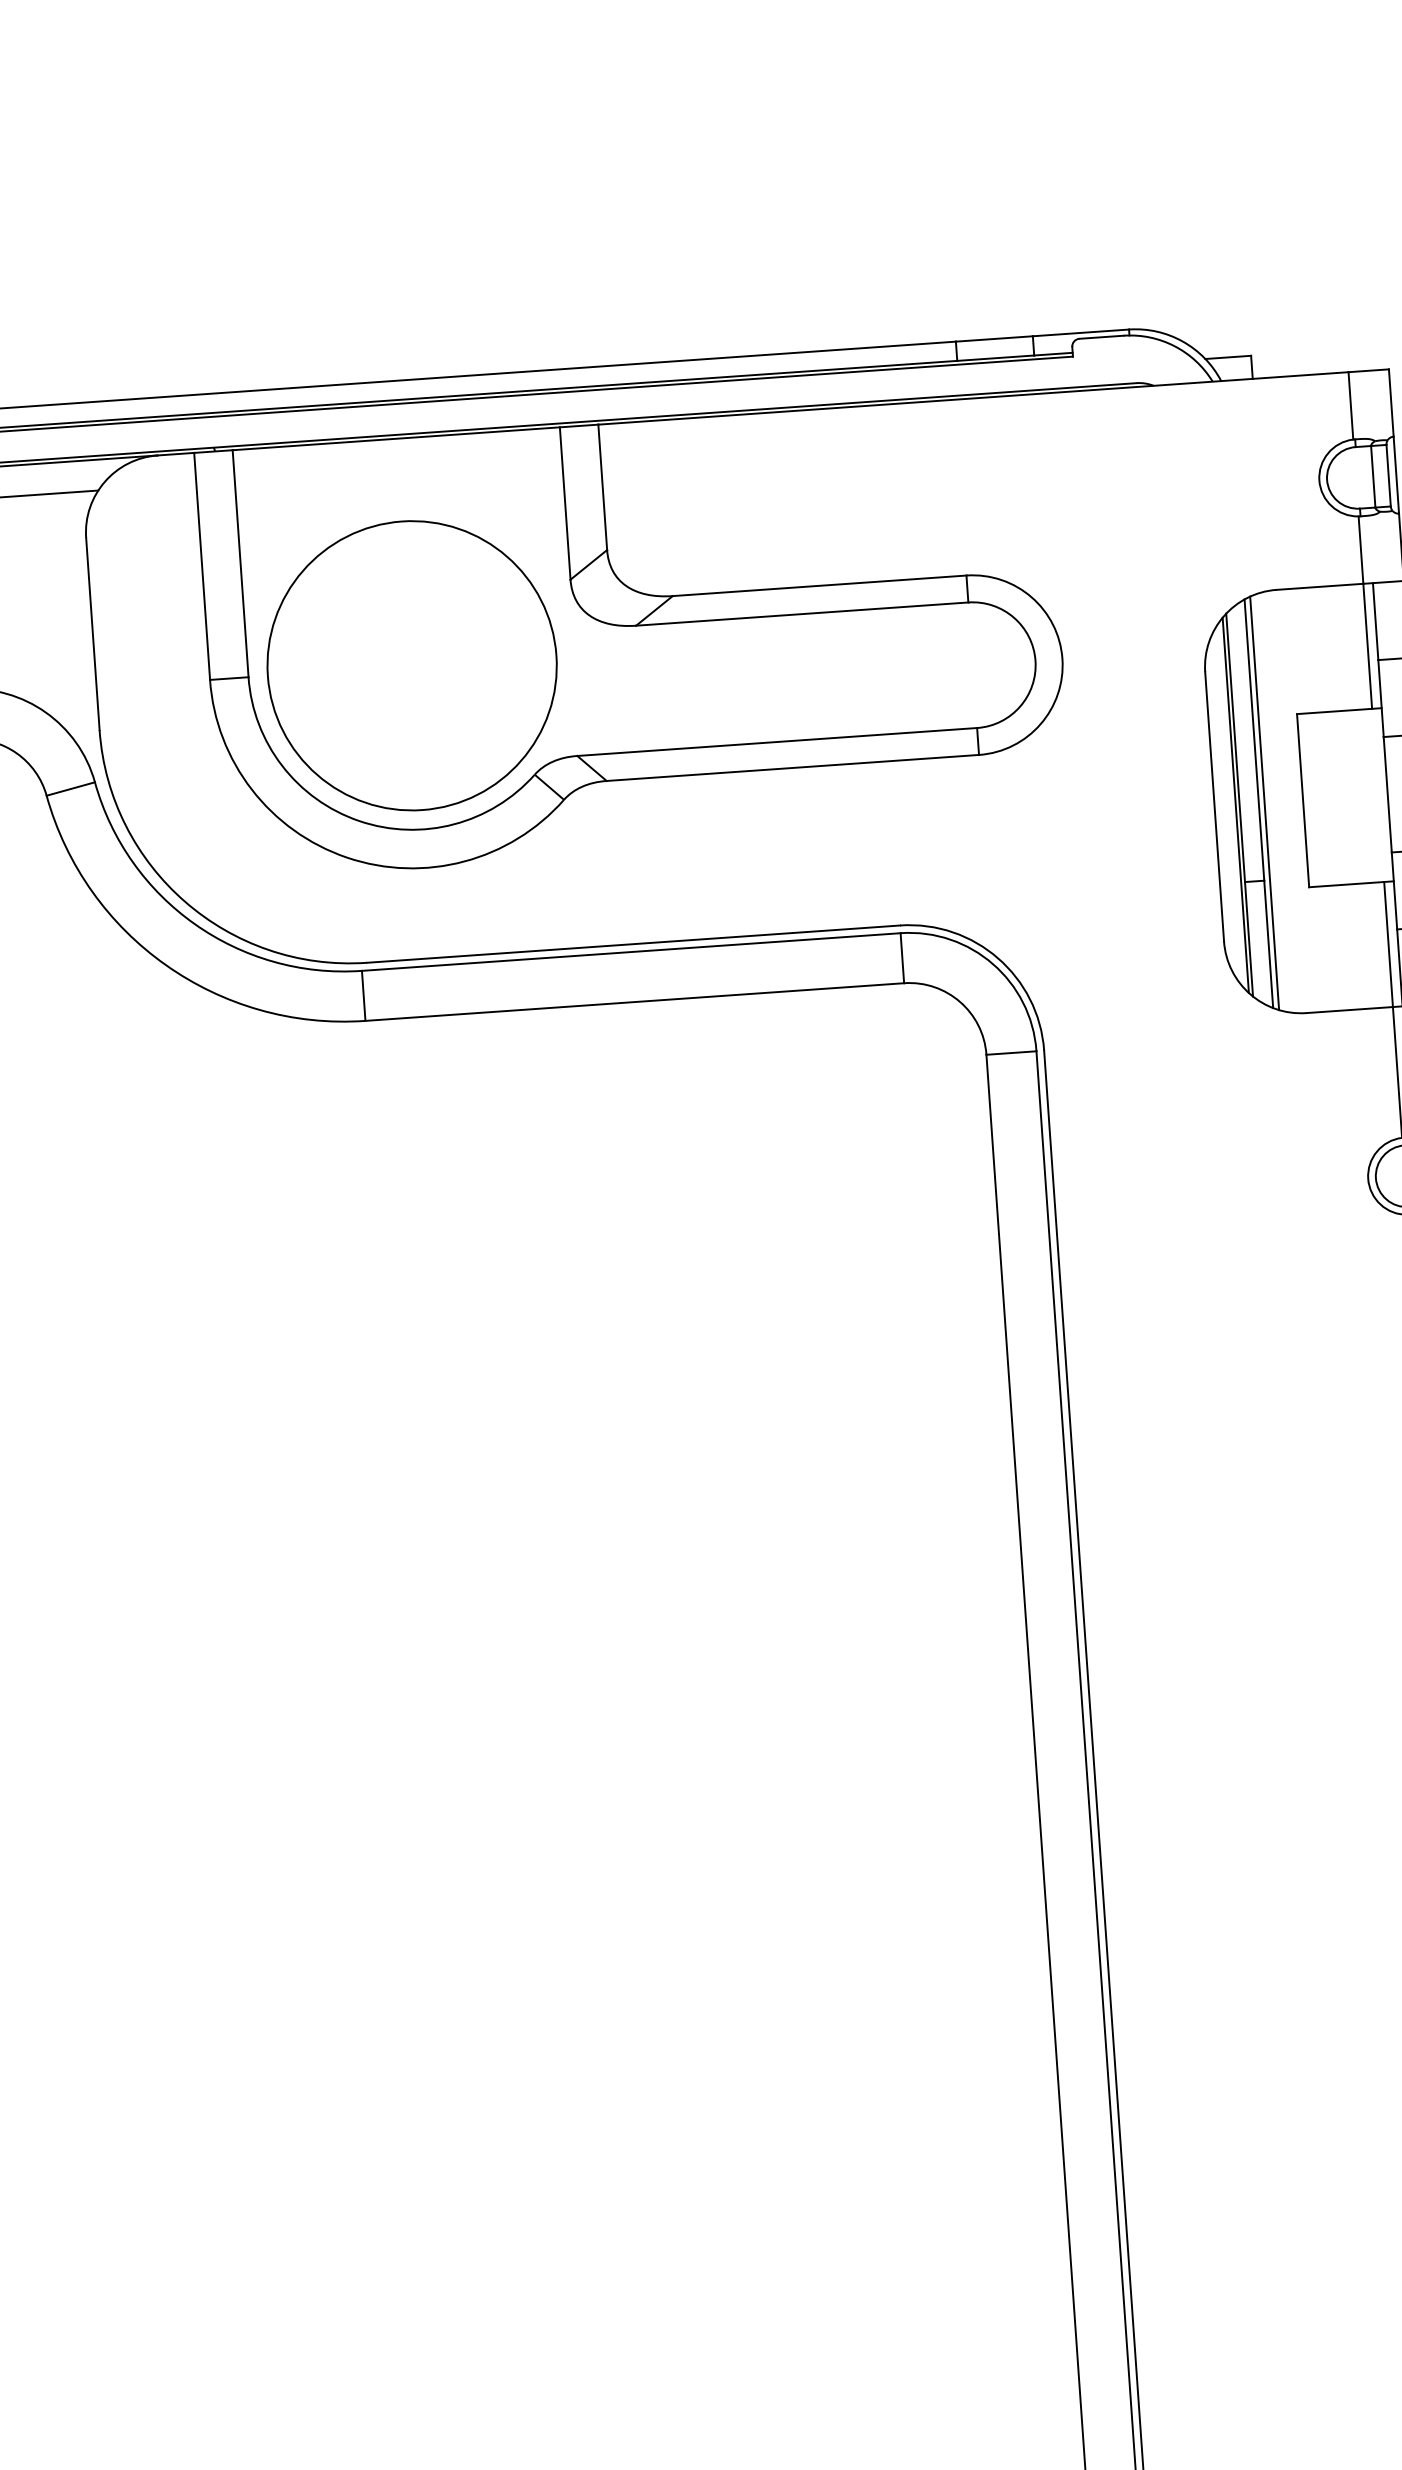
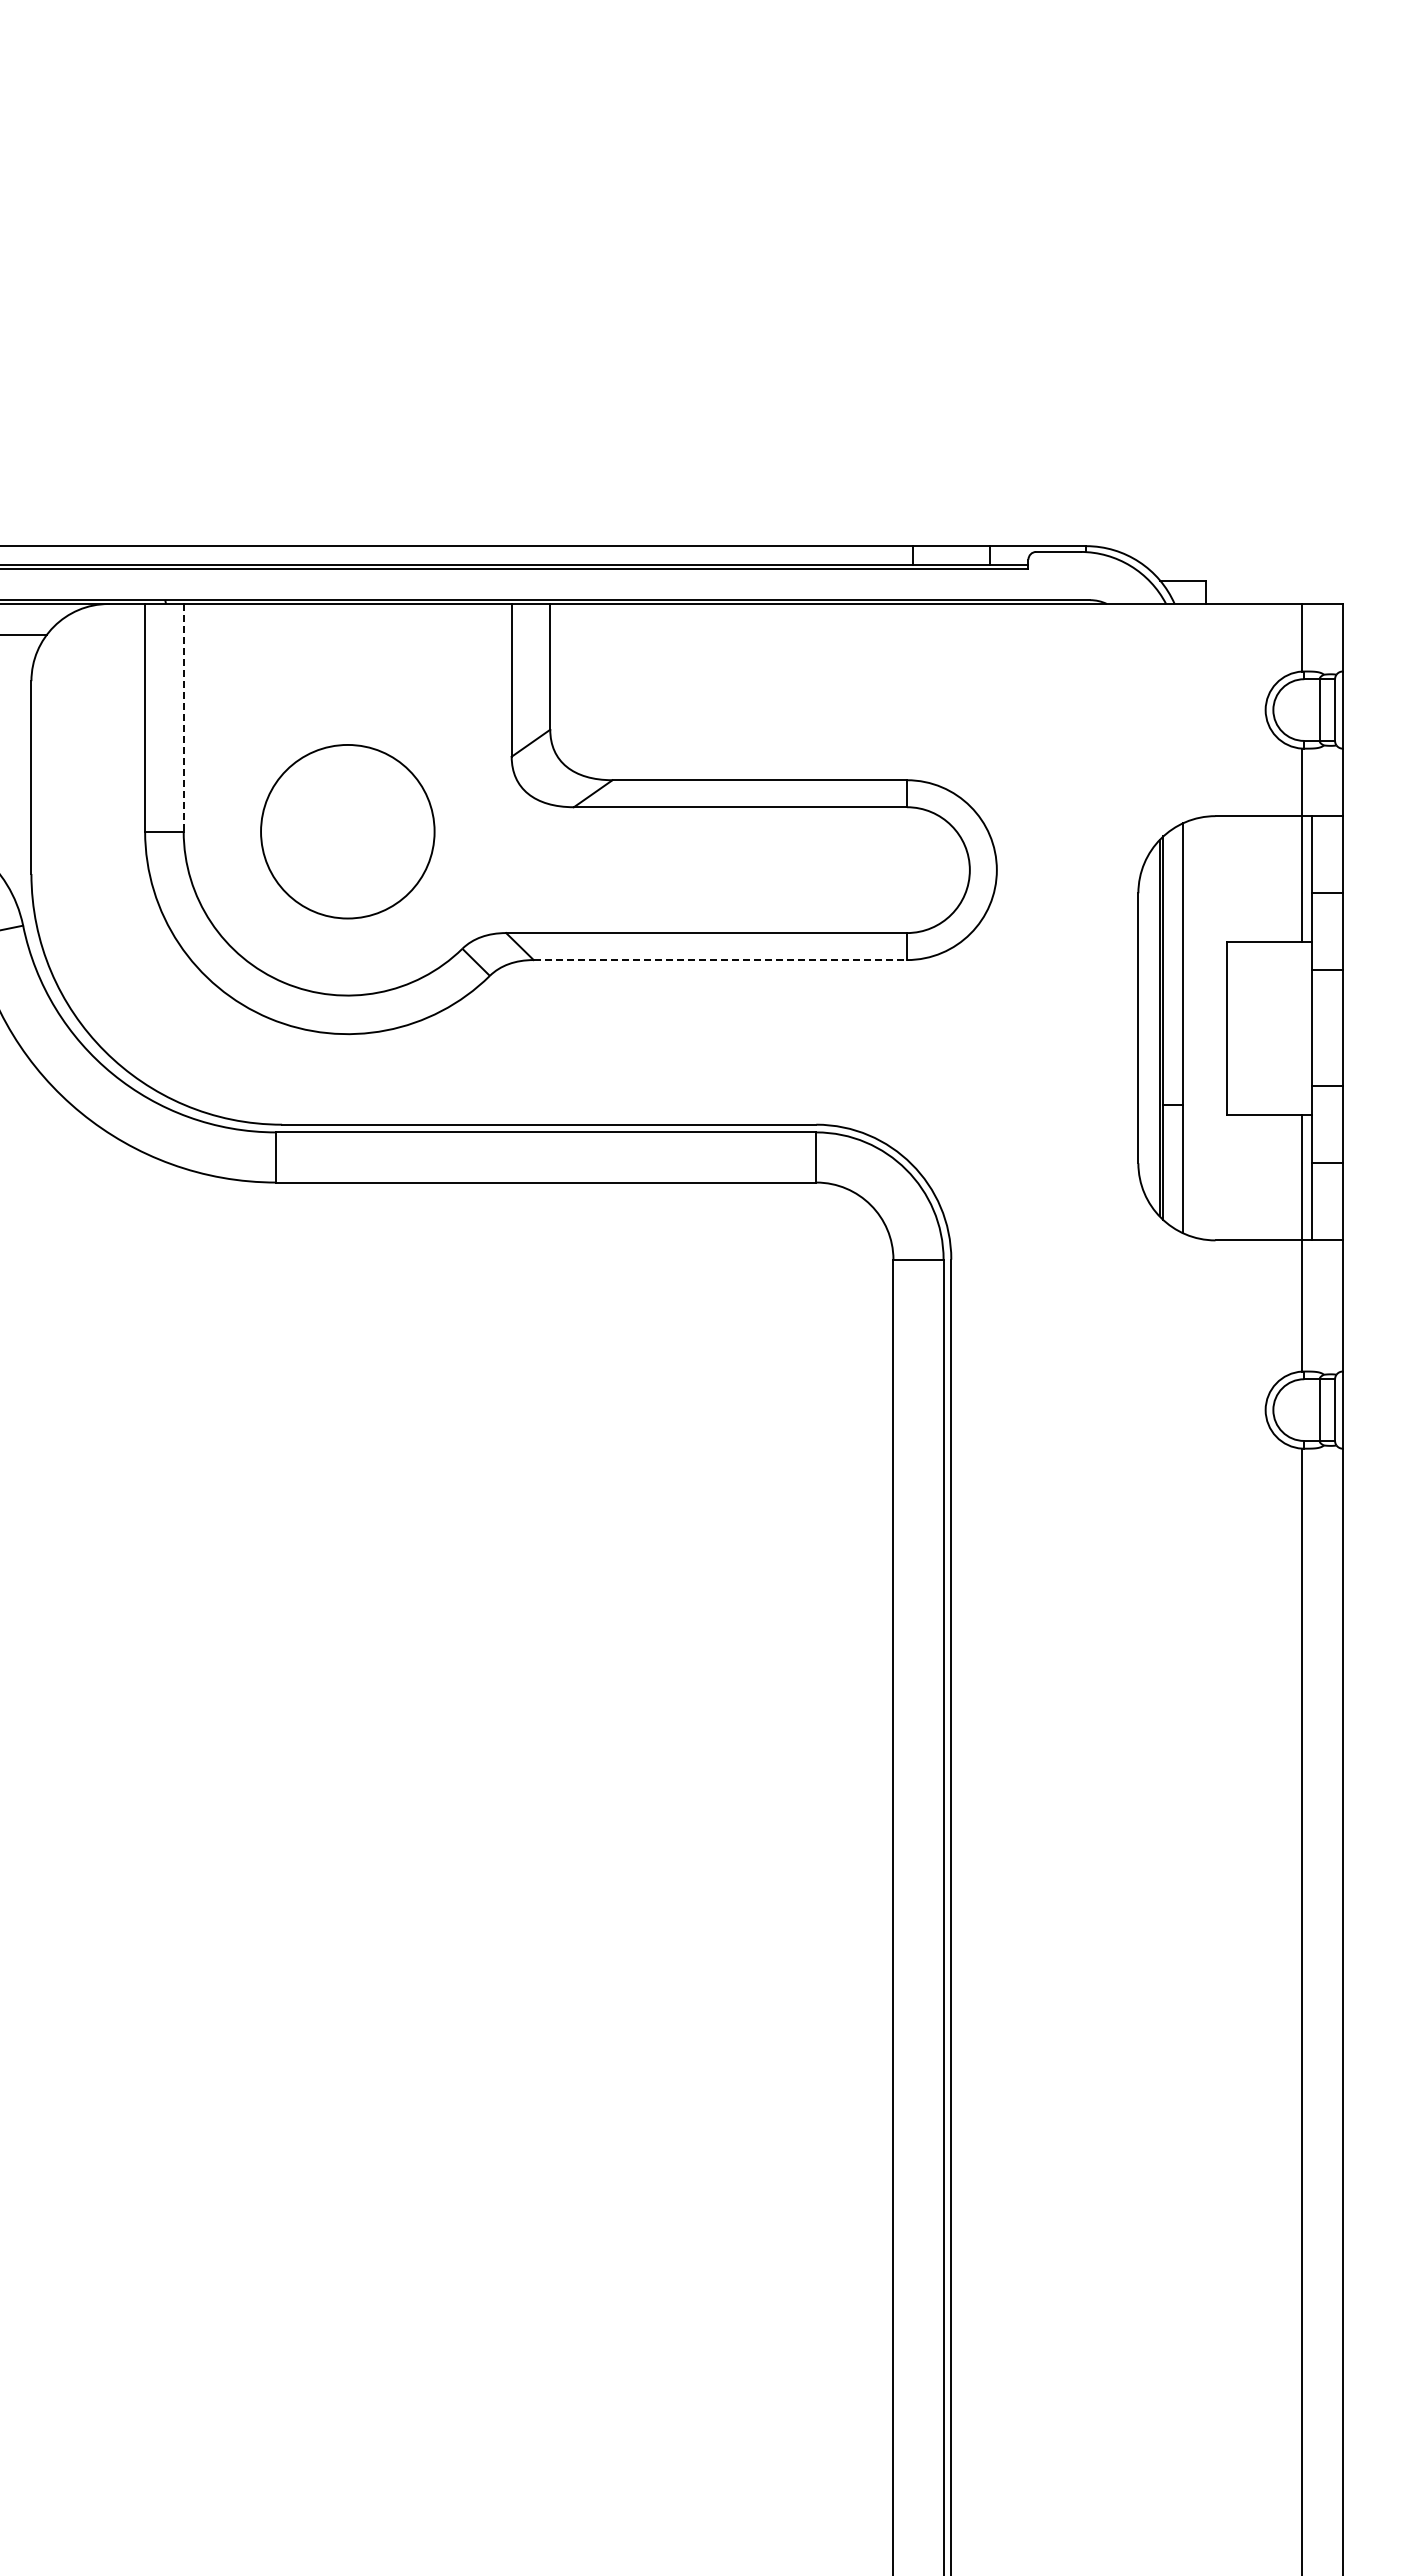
line: (240, 563) -> (183, 717), solid -> dashed
circle: (411, 665) -> (347, 831), size x0.6
line: (793, 768) -> (720, 960), solid -> dashed
line: (1264, 803) -> (1188, 1028), removed

